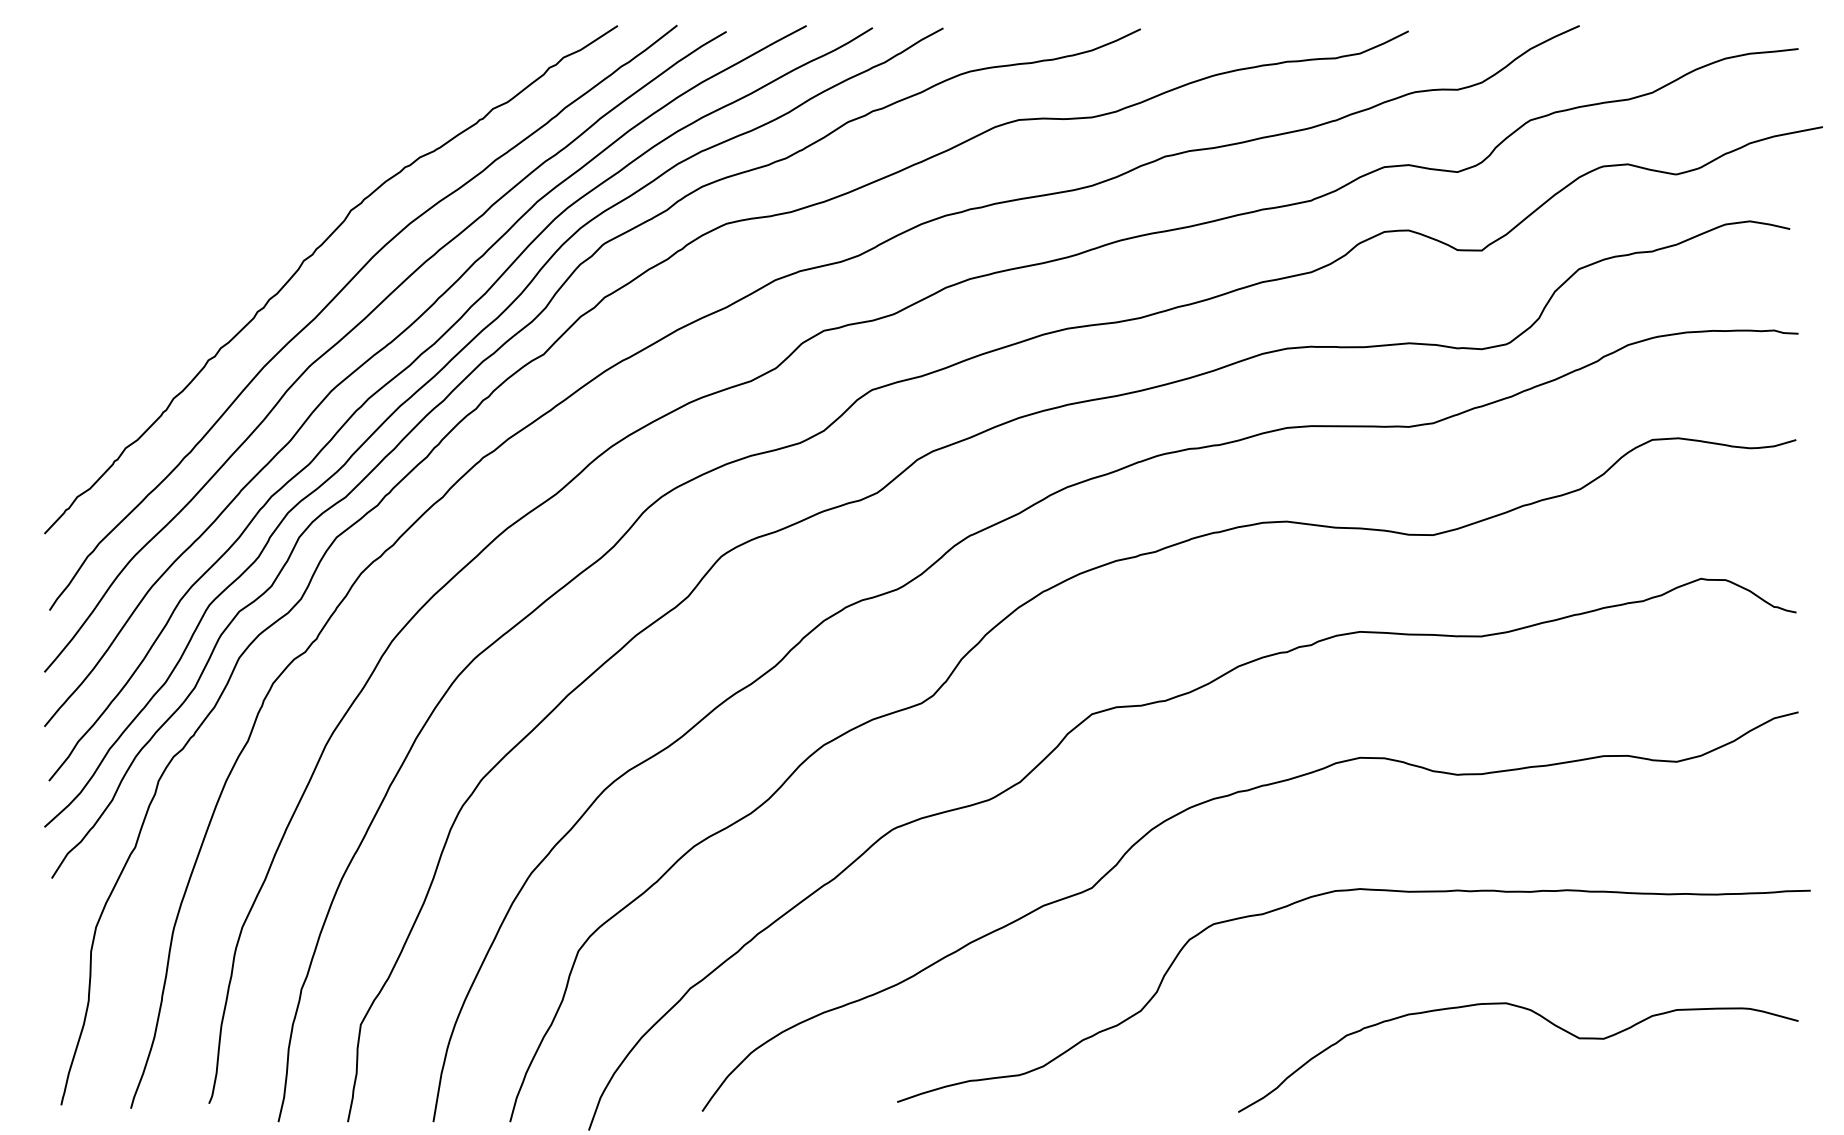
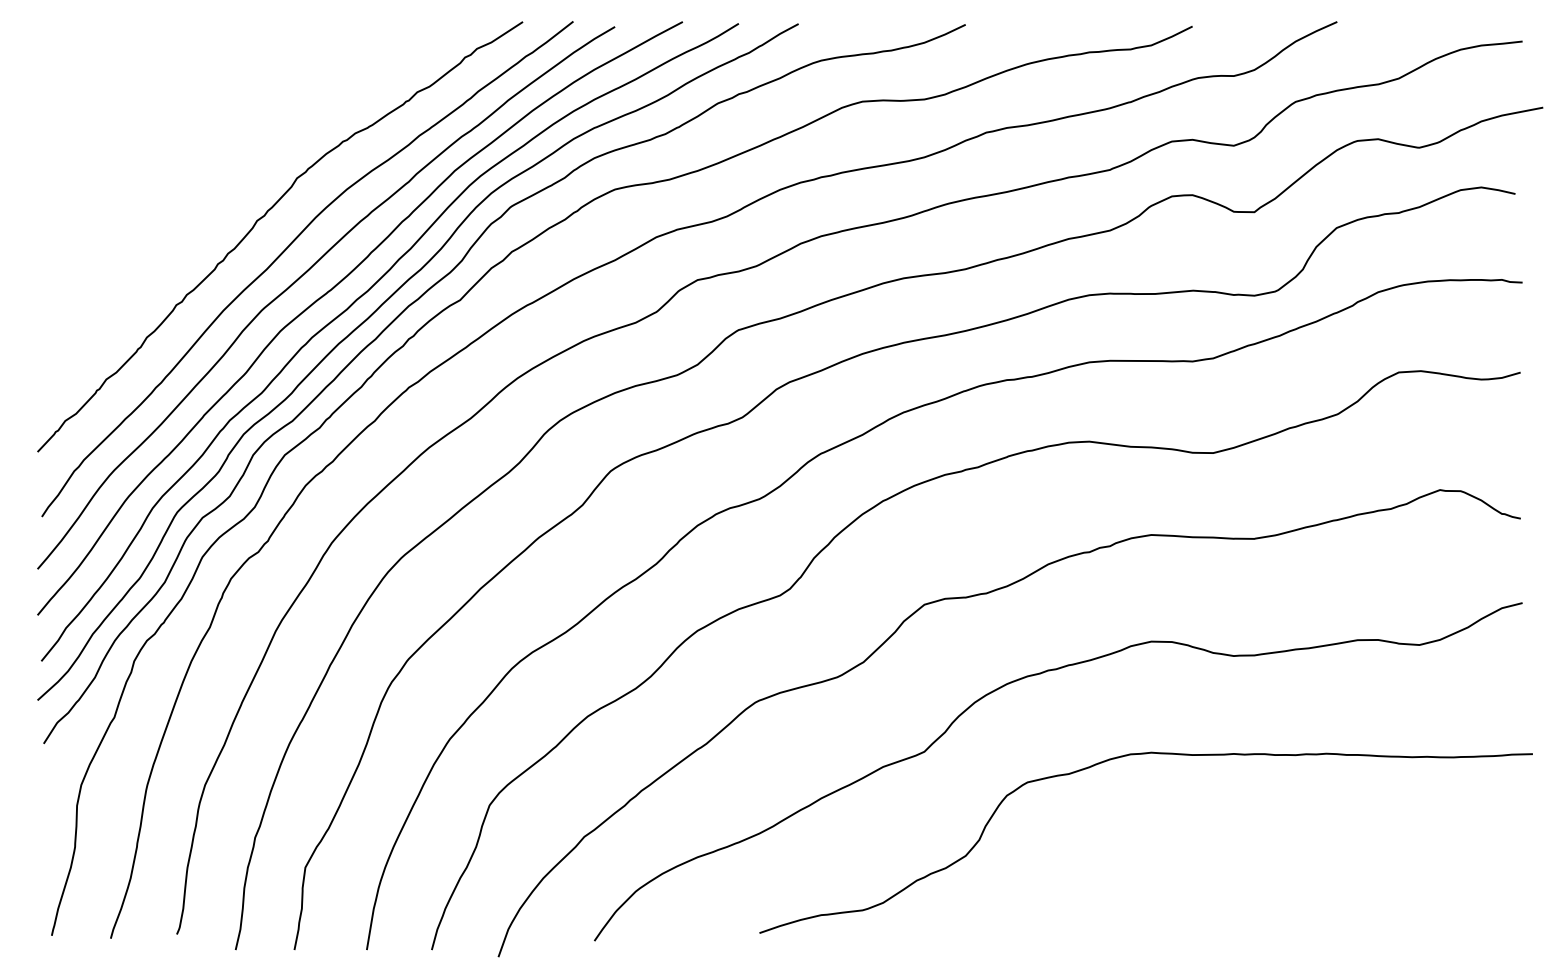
curve: (1542, 1018) -> (1305, 862), removed

